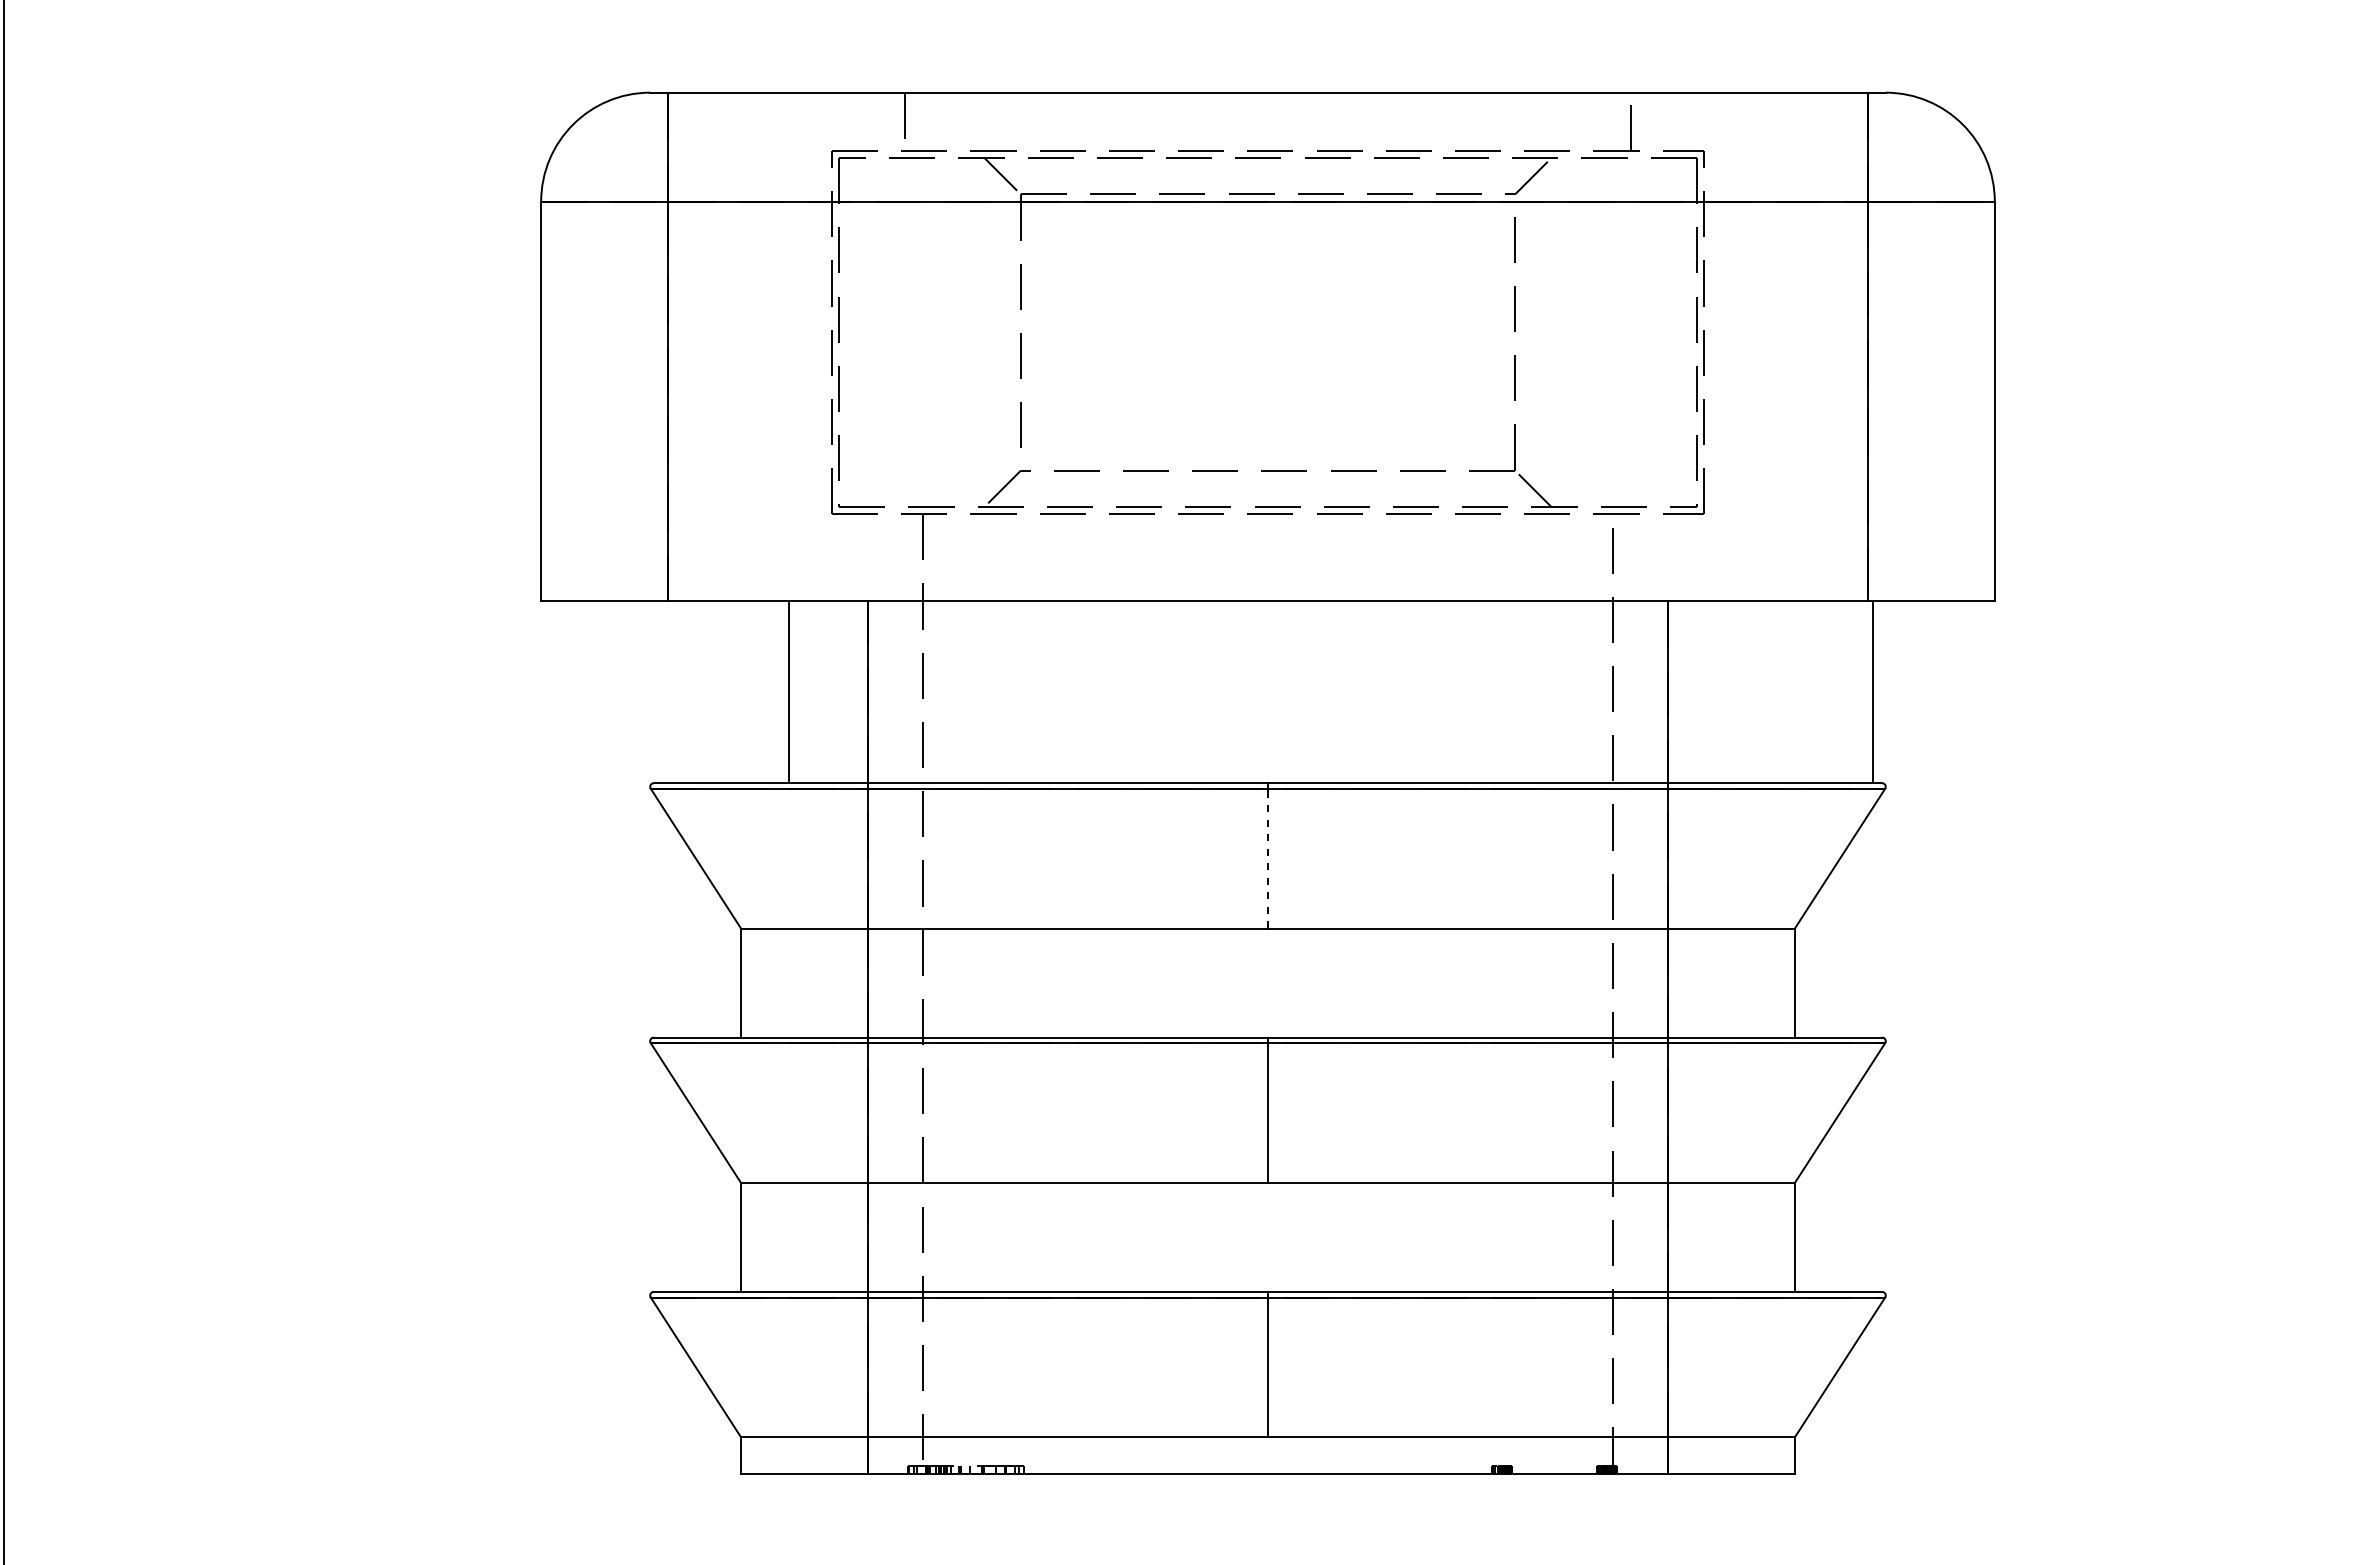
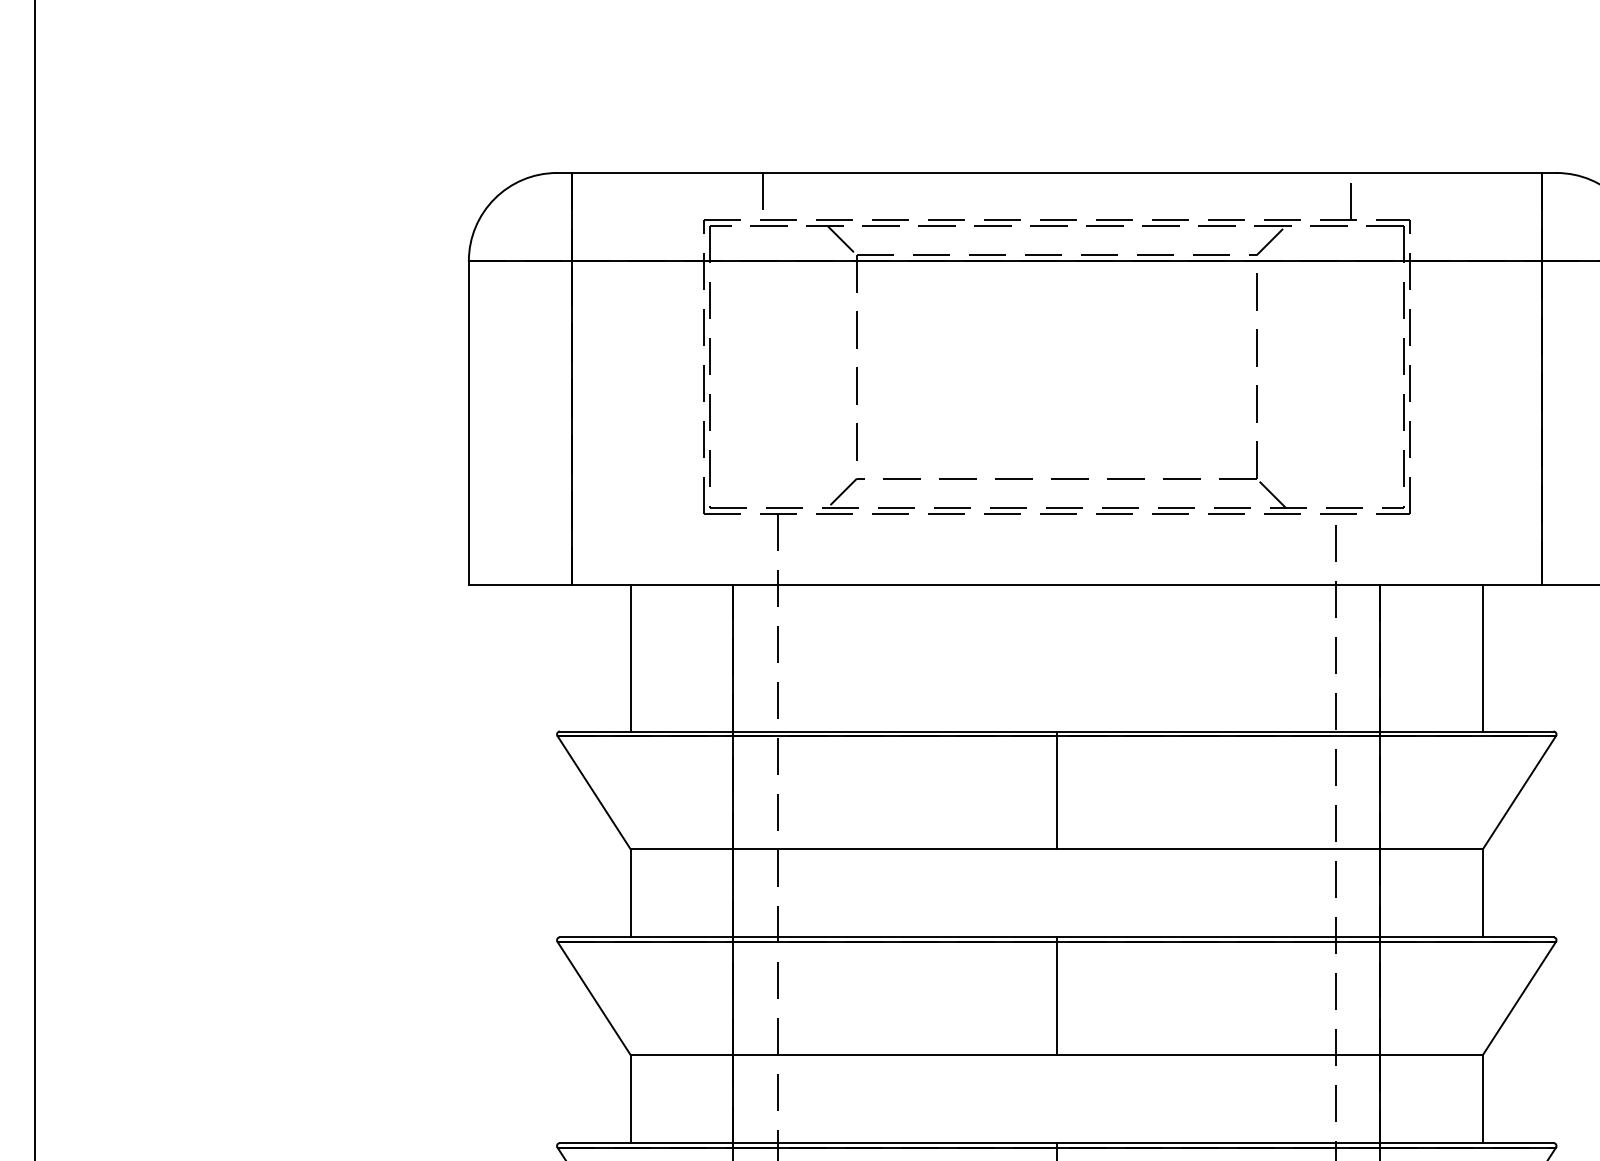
line: (789, 692) -> (630, 658), moved
line: (1872, 692) -> (1482, 658), moved
line: (1267, 858) -> (1056, 792), dashed -> solid

